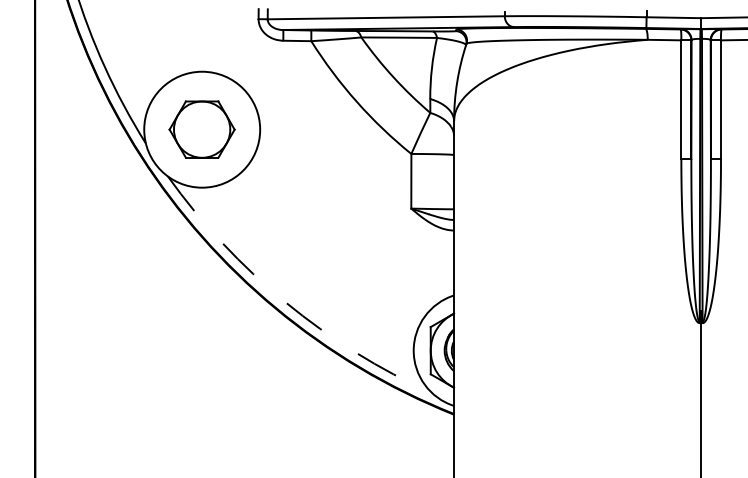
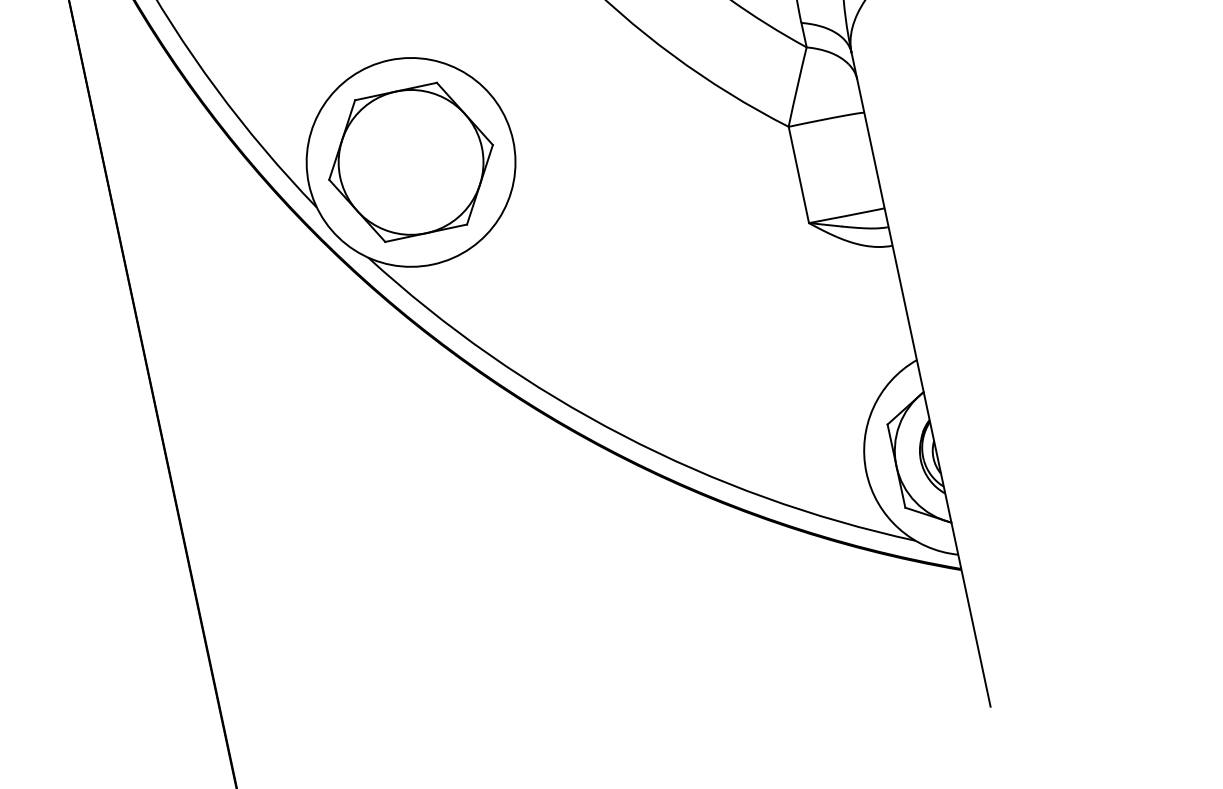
part: (201, 129) -> (409, 162), size x1.43
arc: (285, 302) -> (622, 435), dashed -> solid

